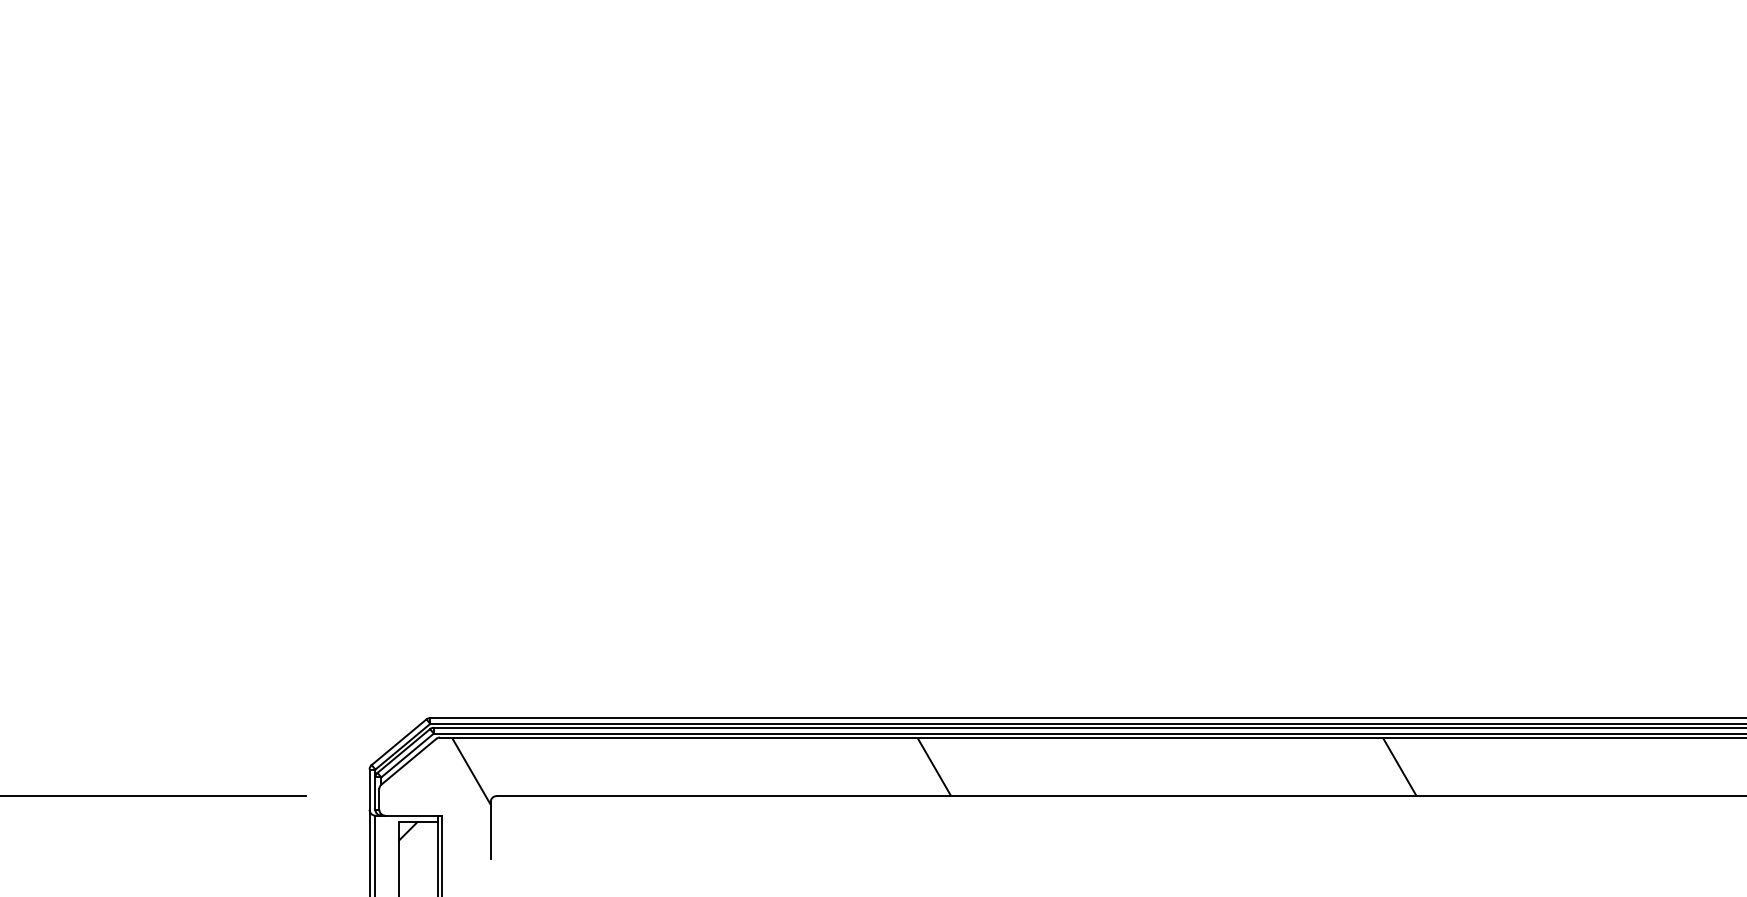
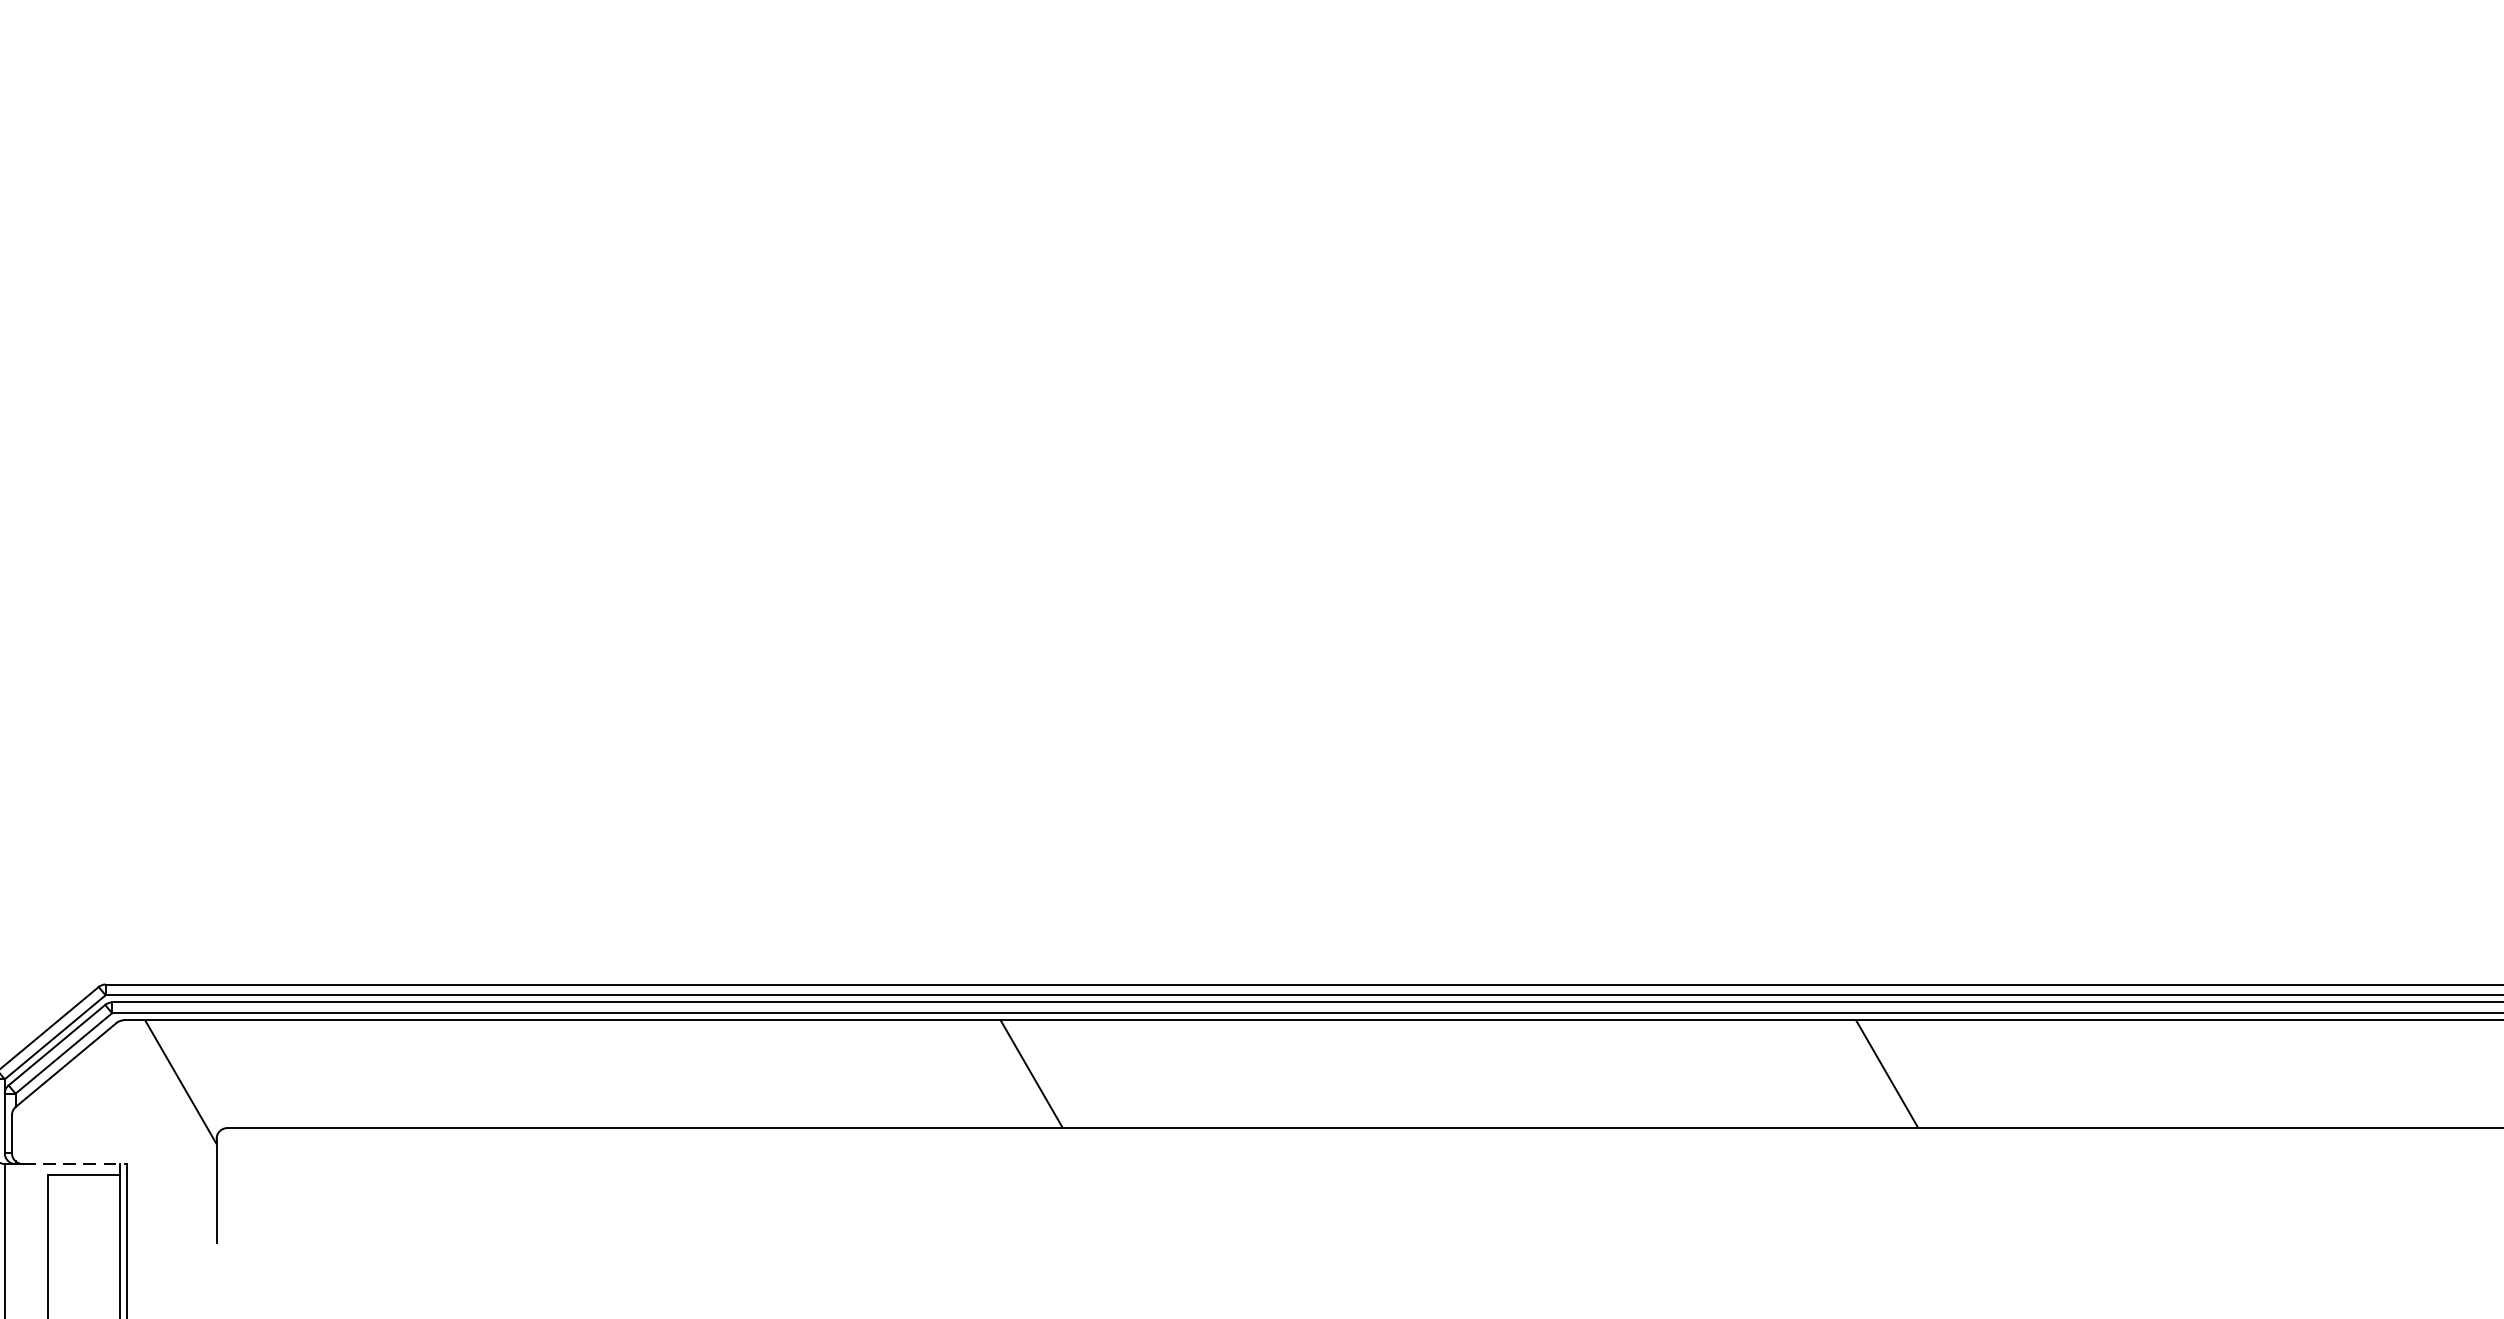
line: (414, 815) -> (76, 1163), solid -> dashed
hatch: (408, 830) -> (65, 1191), removed

